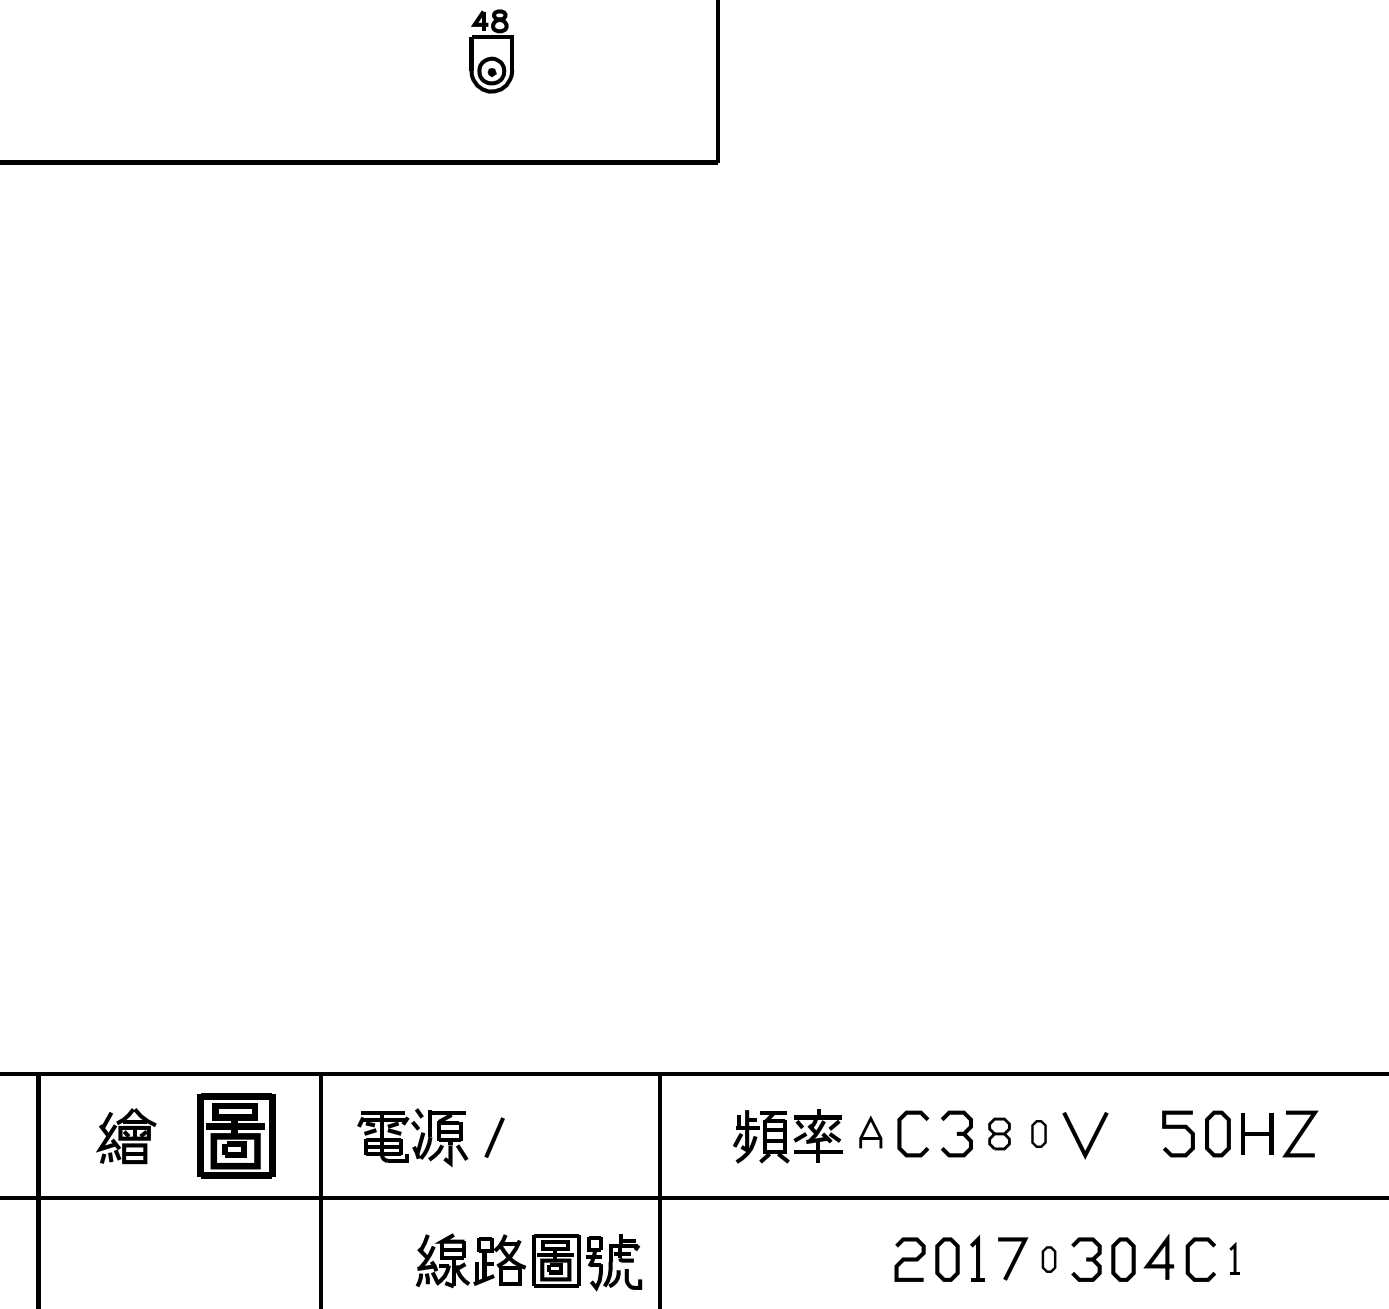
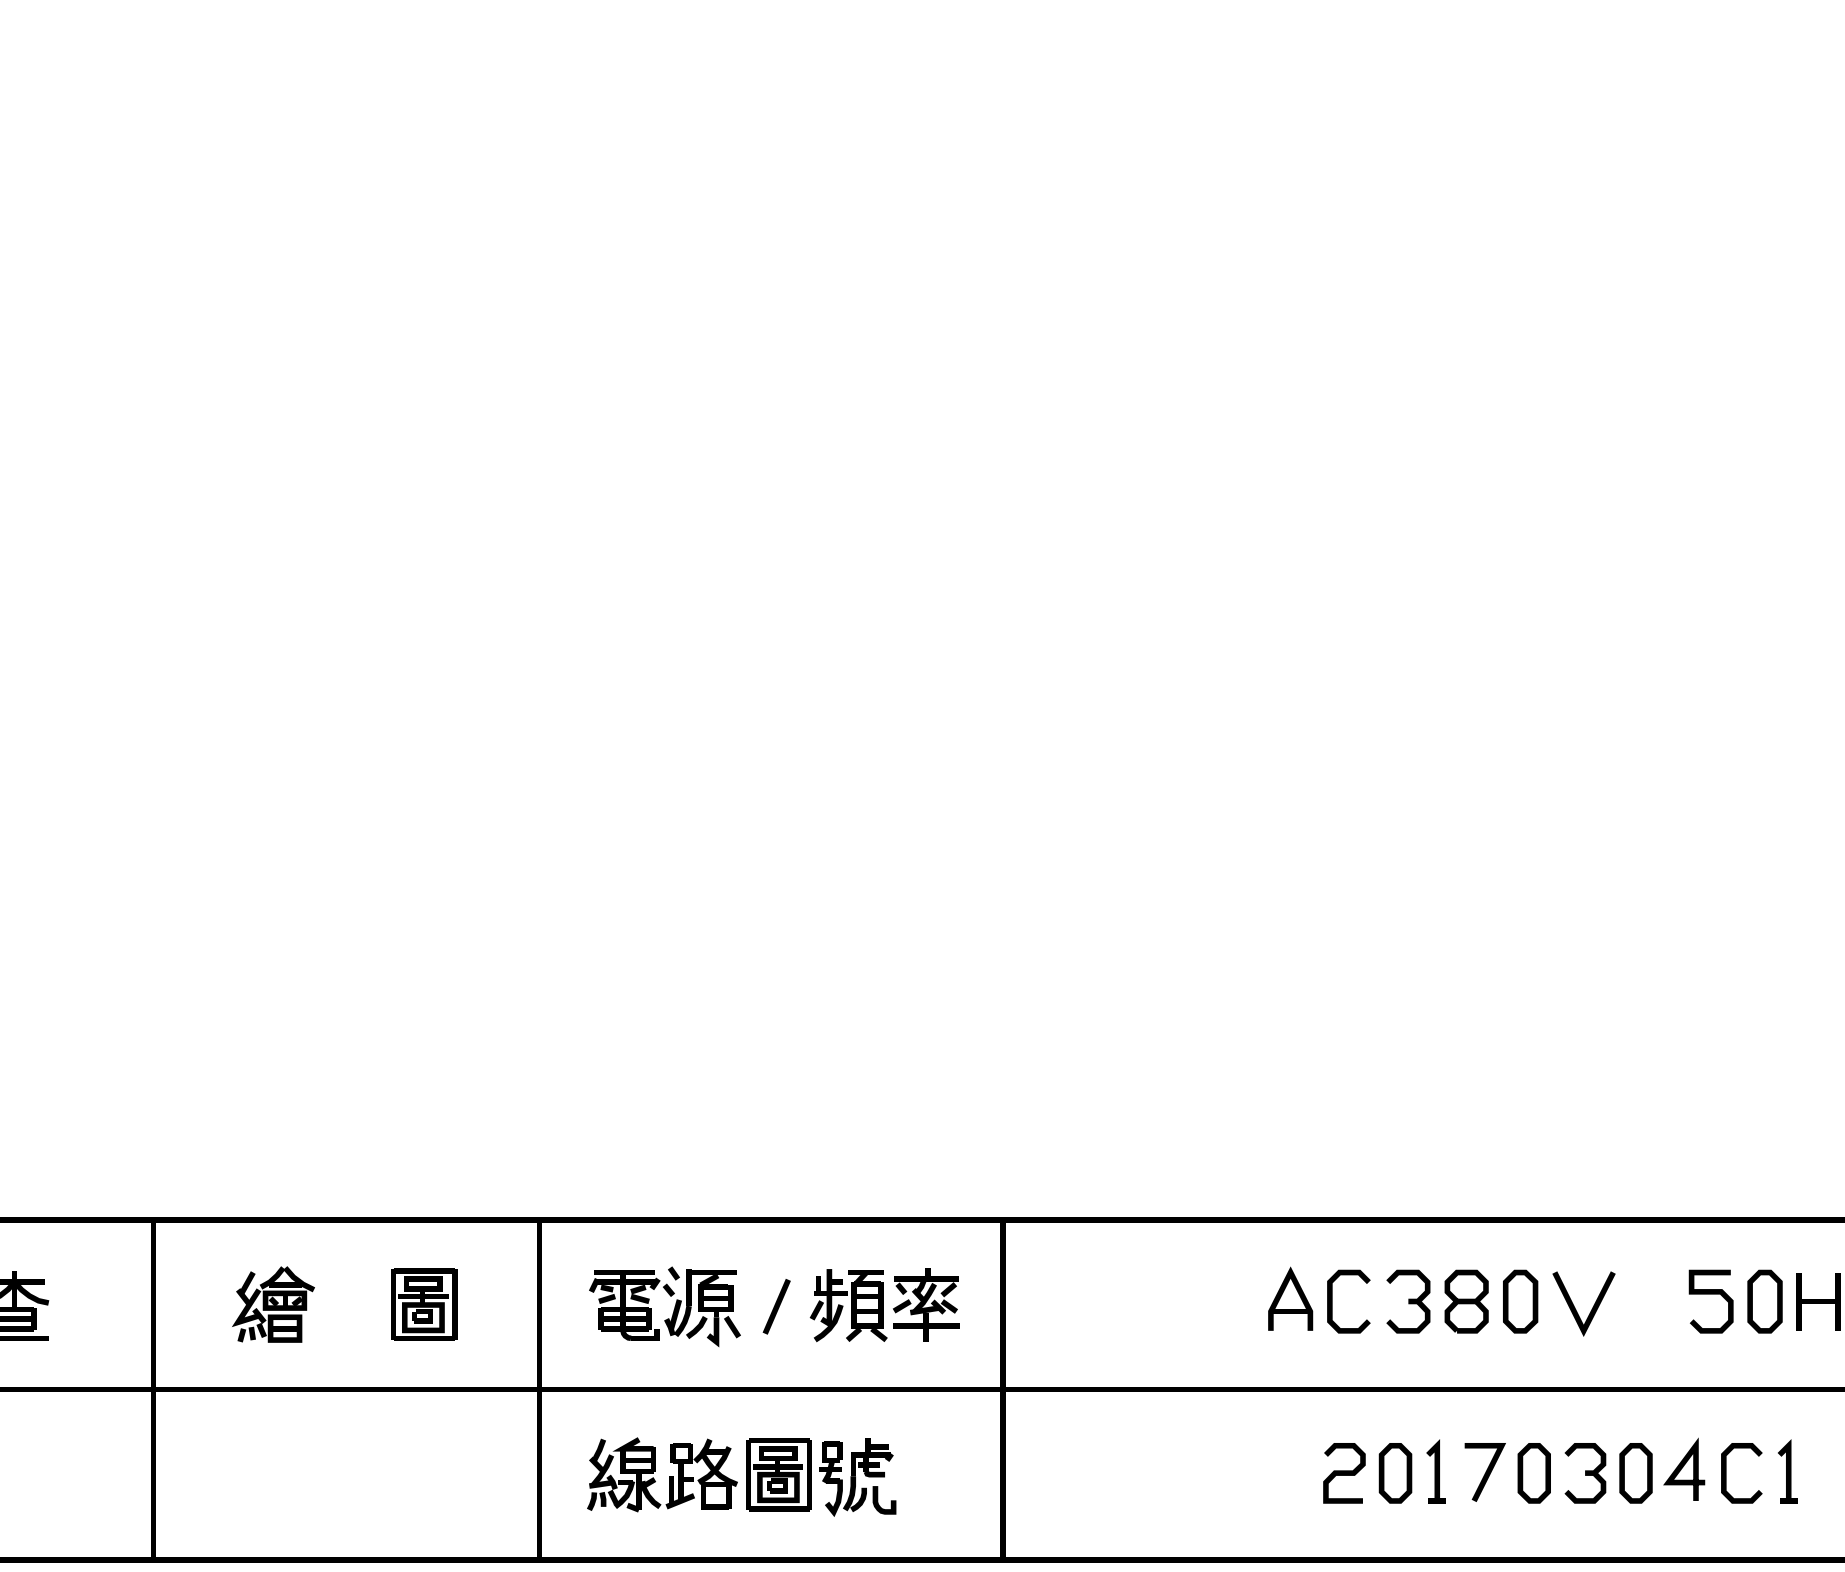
part: (870, 1131) -> (1290, 1298), size x1.43
part: (999, 1133) -> (1466, 1300), size x1.43
part: (1038, 1133) -> (1519, 1300), size x1.67
part: (236, 1136) -> (424, 1305), size x0.62
part: (787, 1136) -> (884, 1305), moved
part: (1234, 1258) -> (1787, 1471), size x1.43
part: (1048, 1259) -> (1533, 1473), size x1.67
part: (528, 1262) -> (741, 1477), moved

